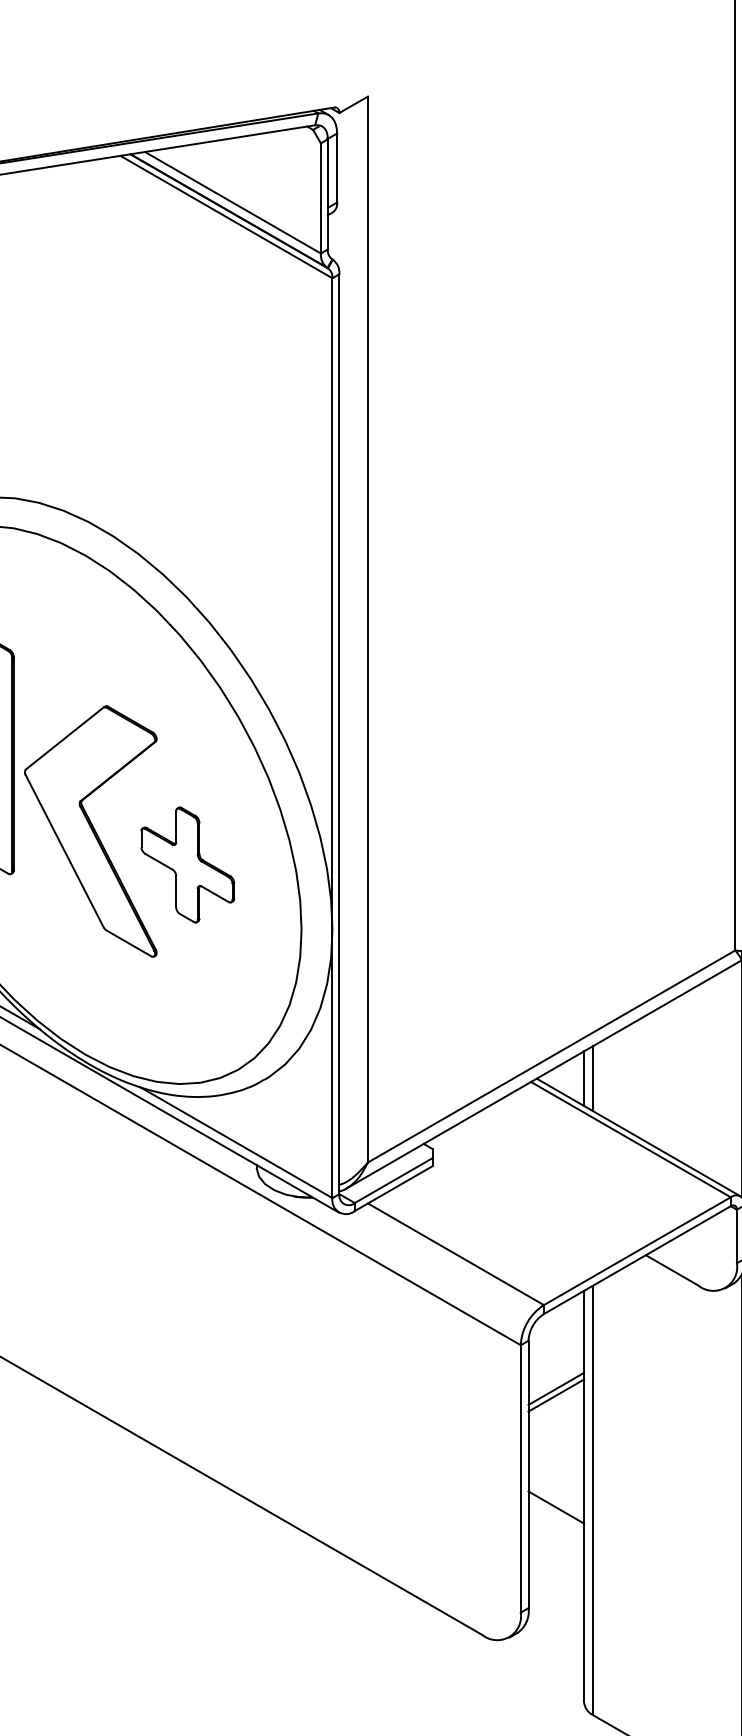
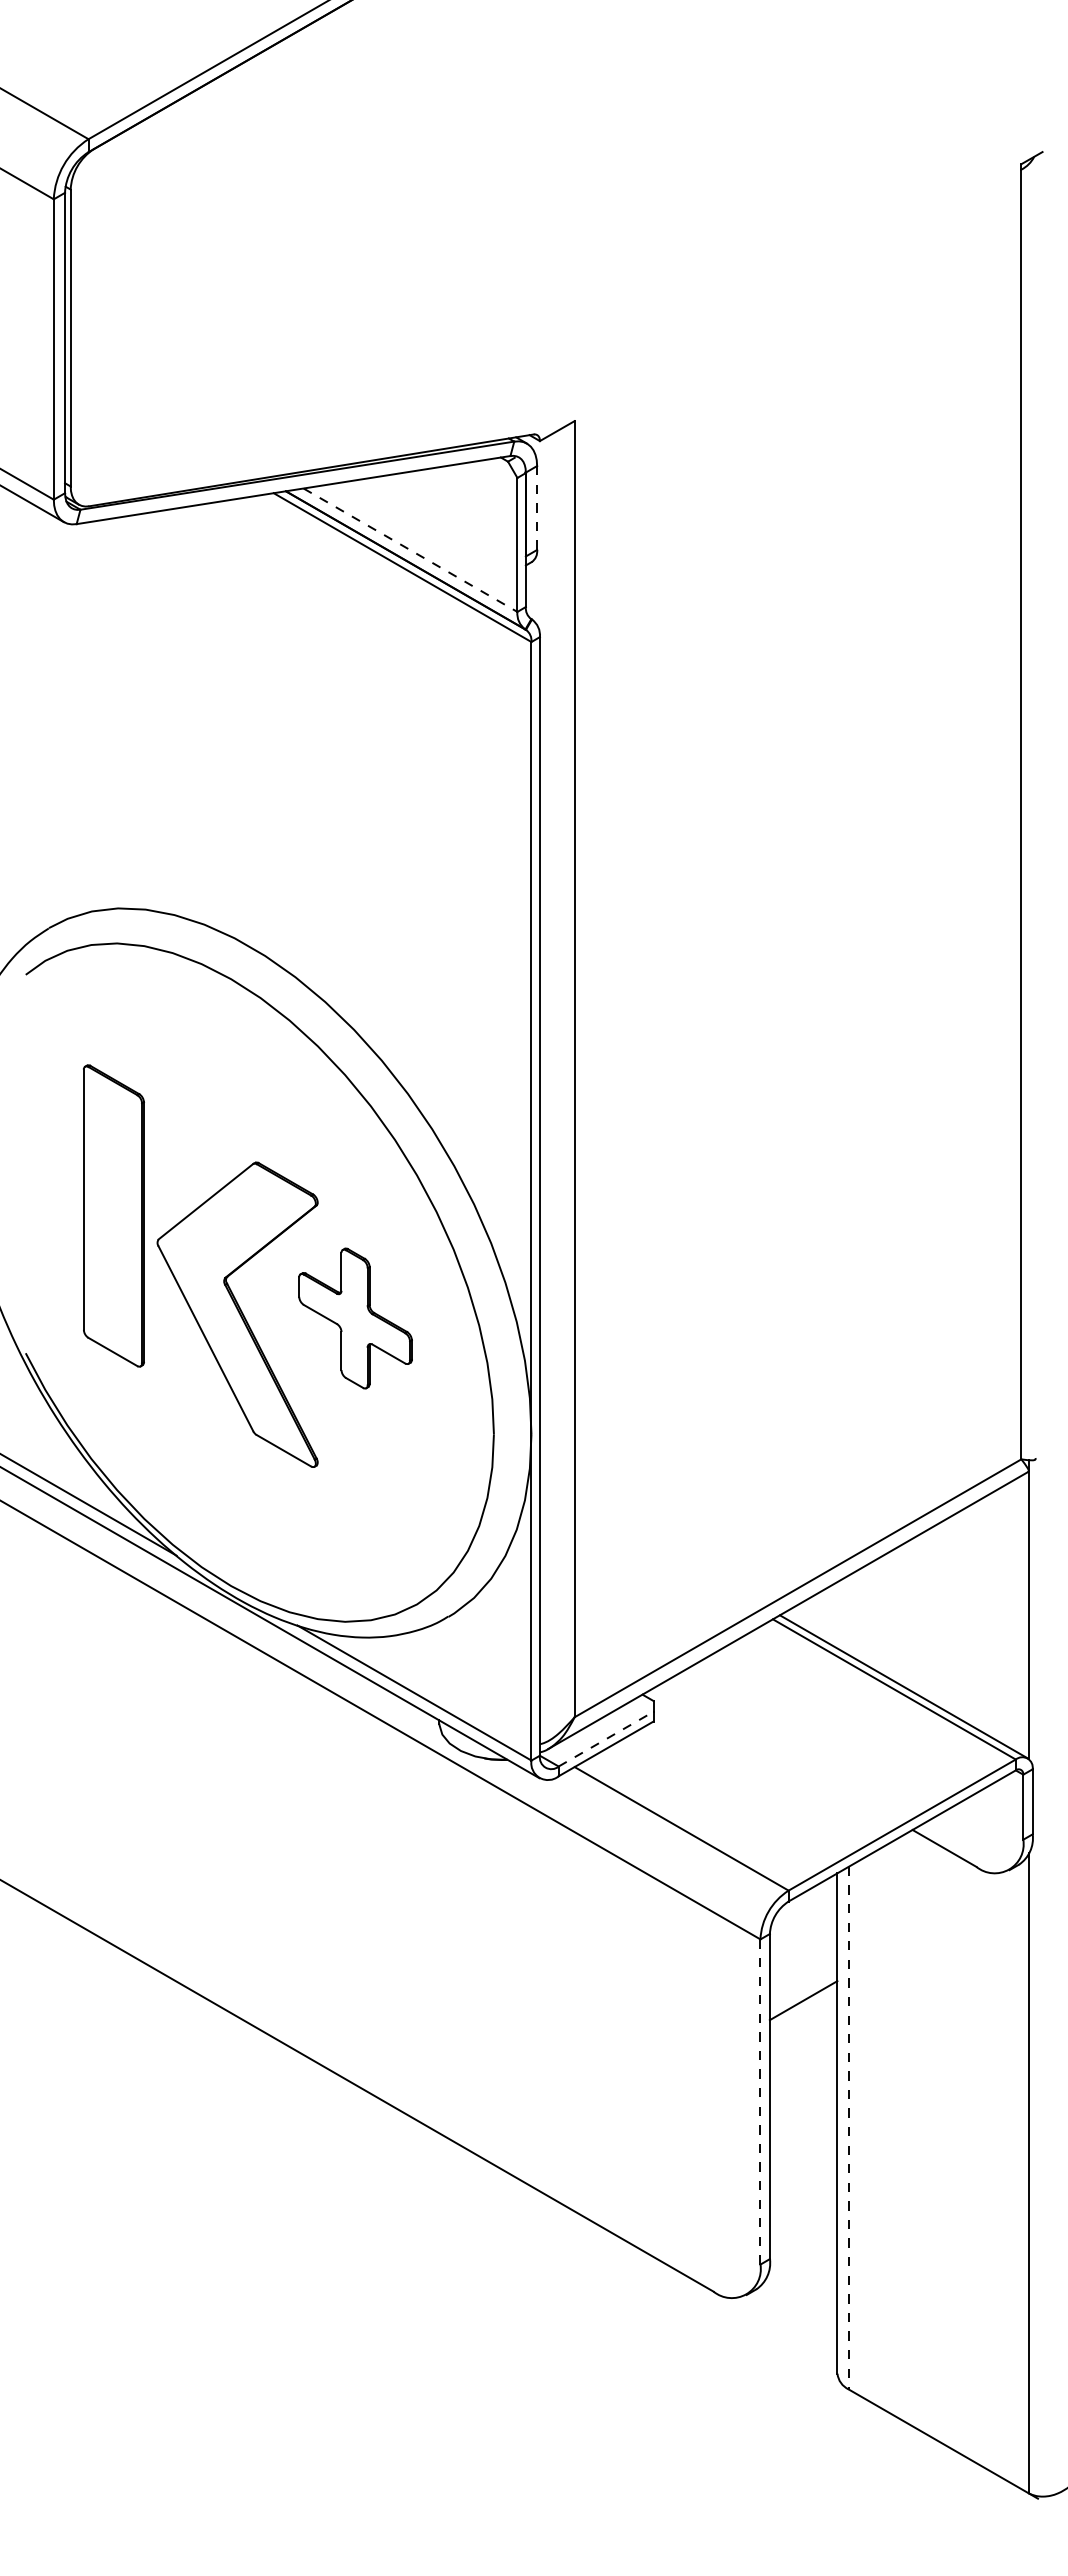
line: (337, 168) -> (537, 508), solid -> dashed
line: (232, 202) -> (410, 550), solid -> dashed
part: (187, 865) -> (355, 1318), moved
line: (584, 1078) -> (837, 1615), removed
line: (593, 1078) -> (848, 1615), removed
line: (394, 1180) -> (606, 1739), solid -> dashed
line: (556, 1388) -> (803, 1992), removed
line: (520, 1479) -> (760, 2102), solid -> dashed
line: (593, 1500) -> (848, 2128), solid -> dashed
line: (556, 1507) -> (803, 2136), removed

